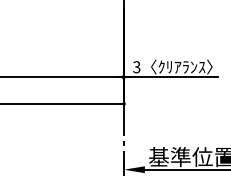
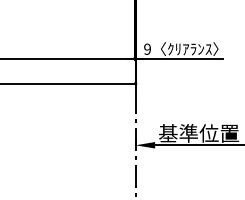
text: (136, 67) -> (147, 49), 3 -> 9

